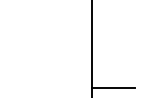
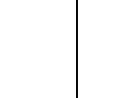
line: (112, 87) -> (92, 61), removed

